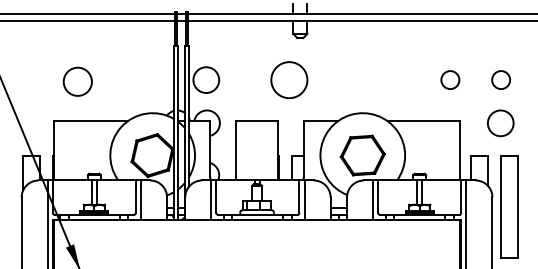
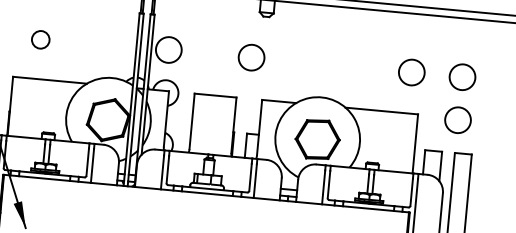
circle: (289, 79) -> (251, 57), size x0.71
circle: (450, 79) -> (412, 71), size x1.43
circle: (500, 79) -> (461, 76), size x1.43
circle: (77, 81) -> (40, 39), size x0.62

